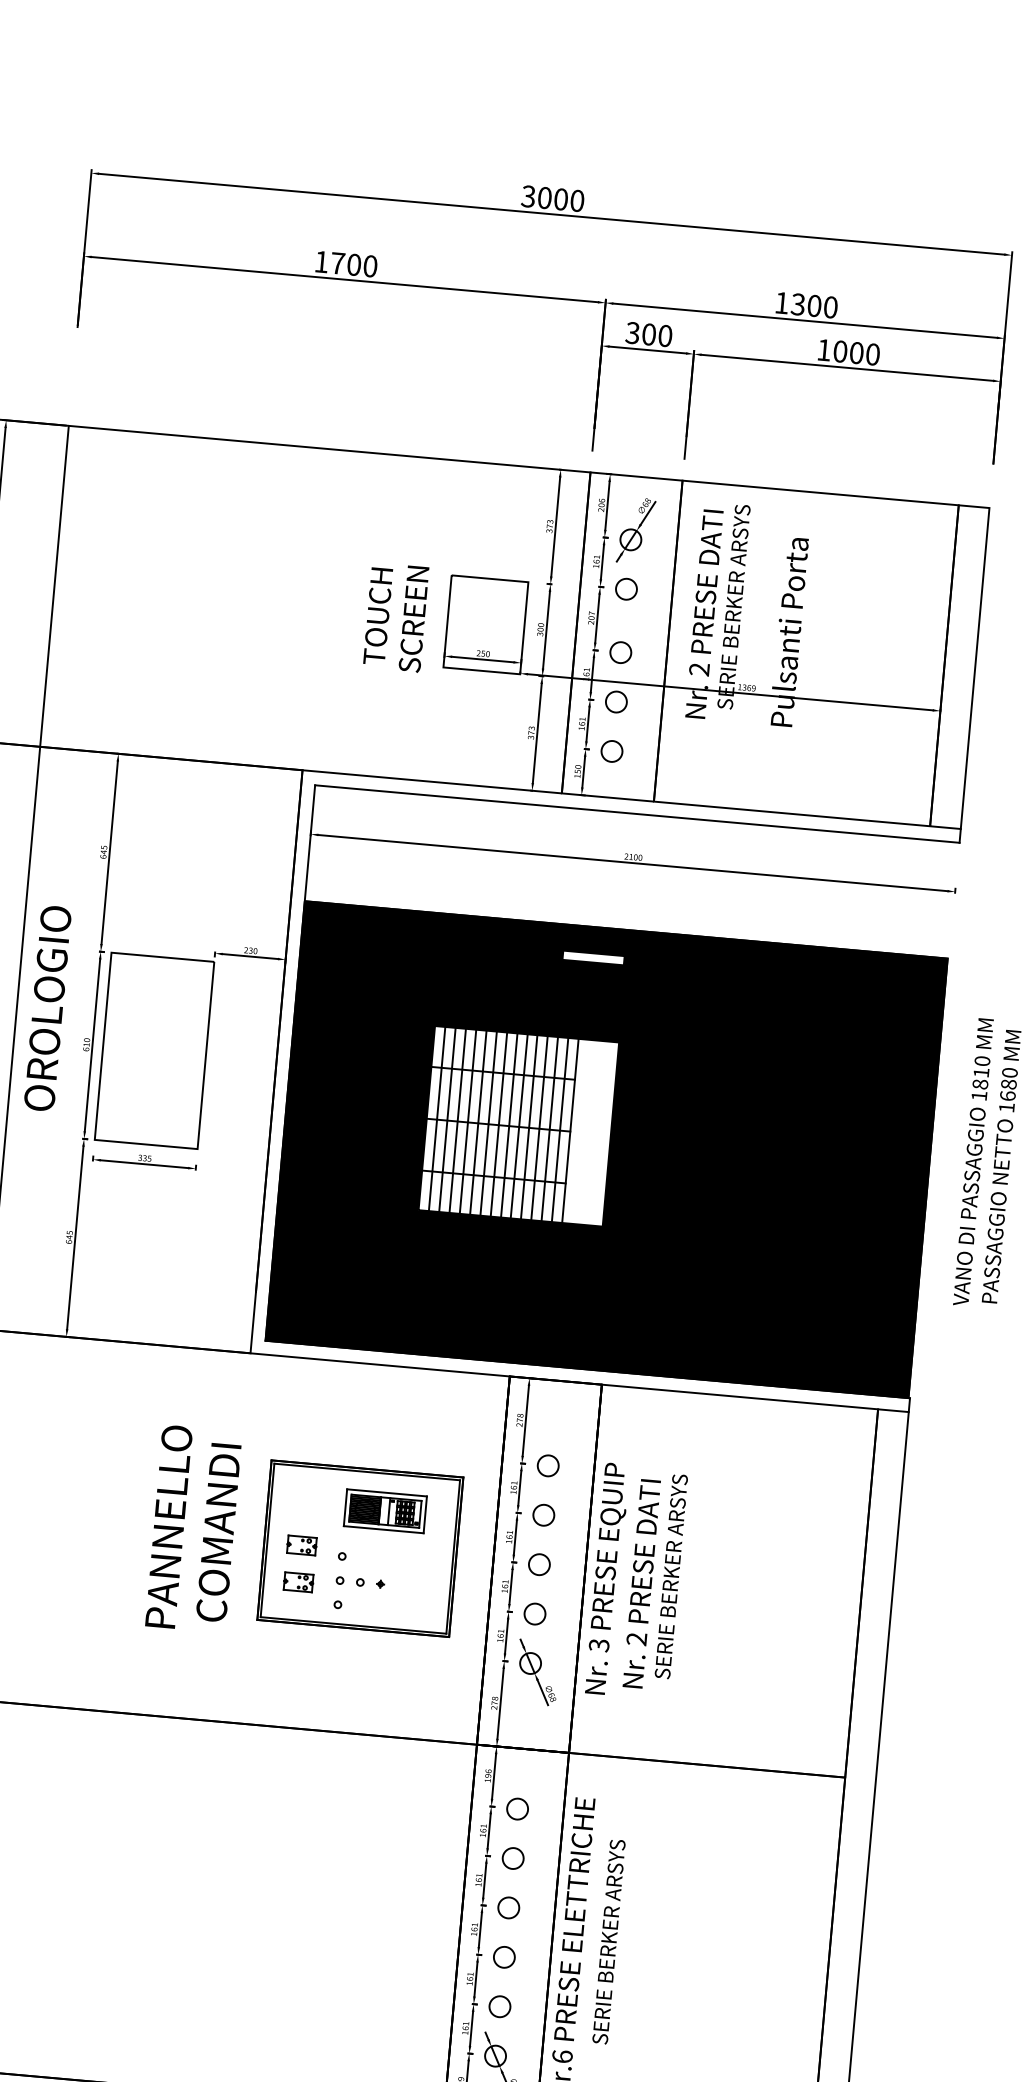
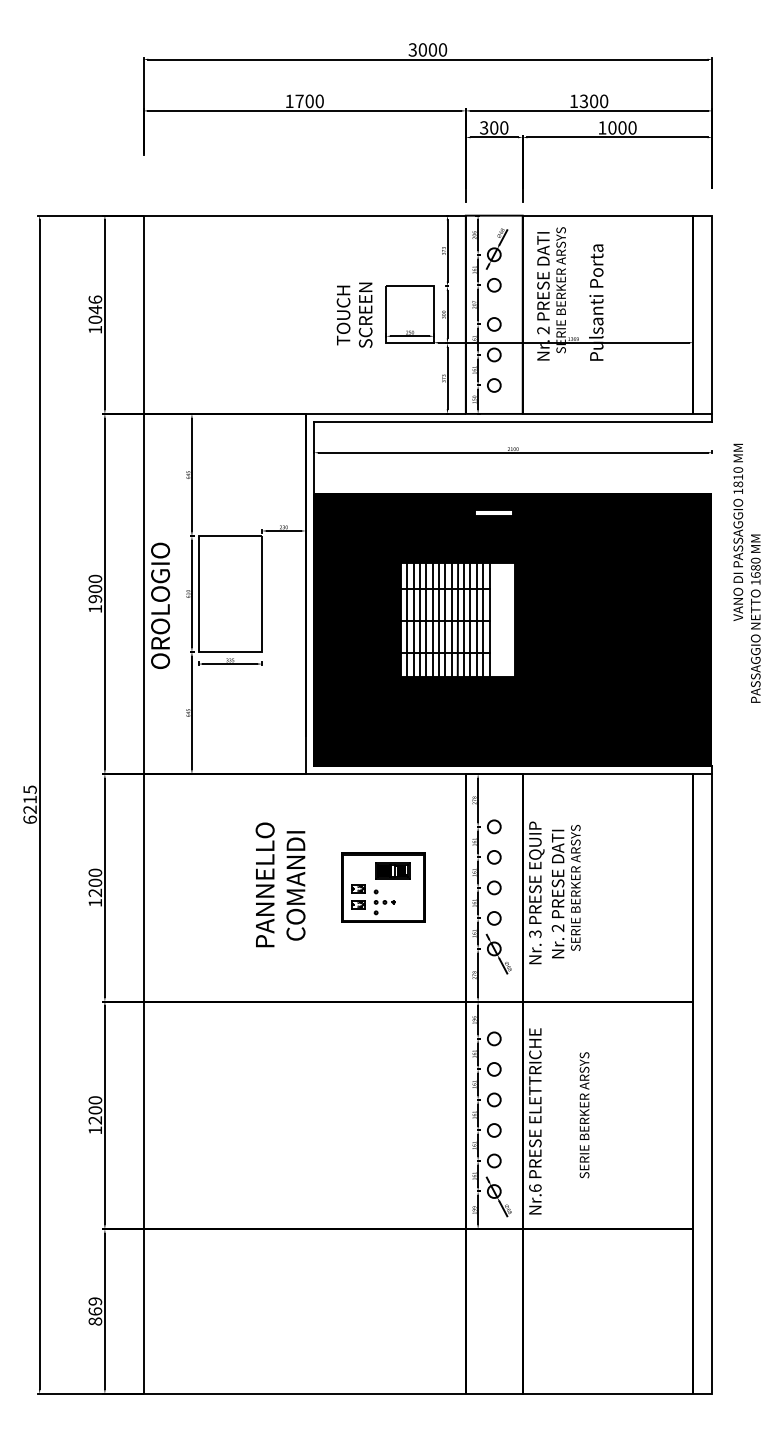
text: (47, 1007) -> (160, 605), moved
text: (973, 1160) -> (738, 531), moved
part: (360, 1548) -> (383, 887), size x0.7
text: (608, 1942) -> (584, 1115), moved

